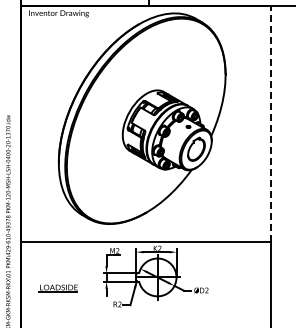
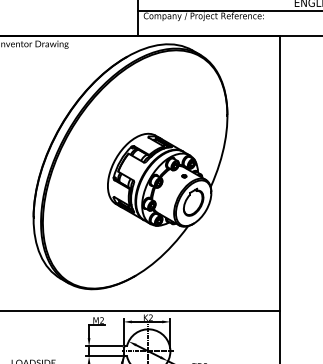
line: (270, 123) -> (279, 172), dashed -> solid

